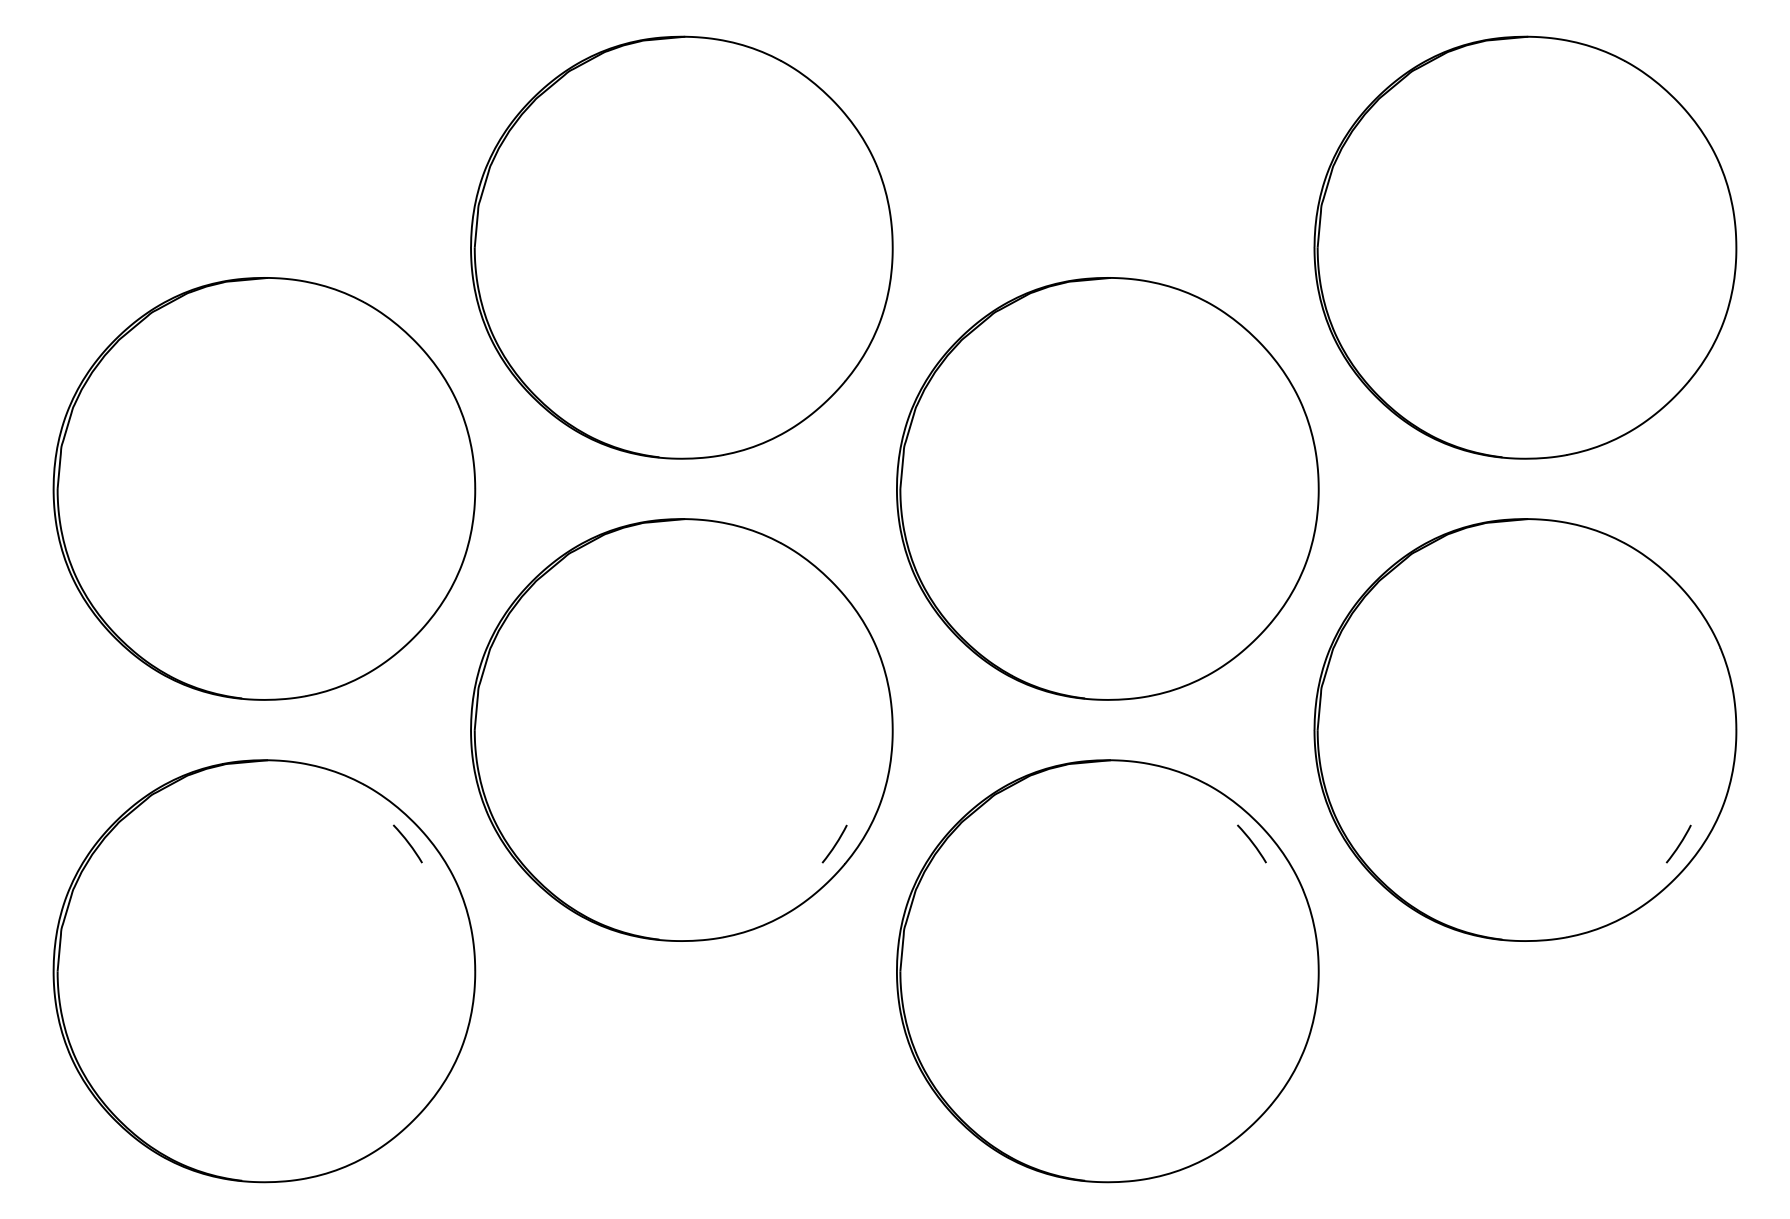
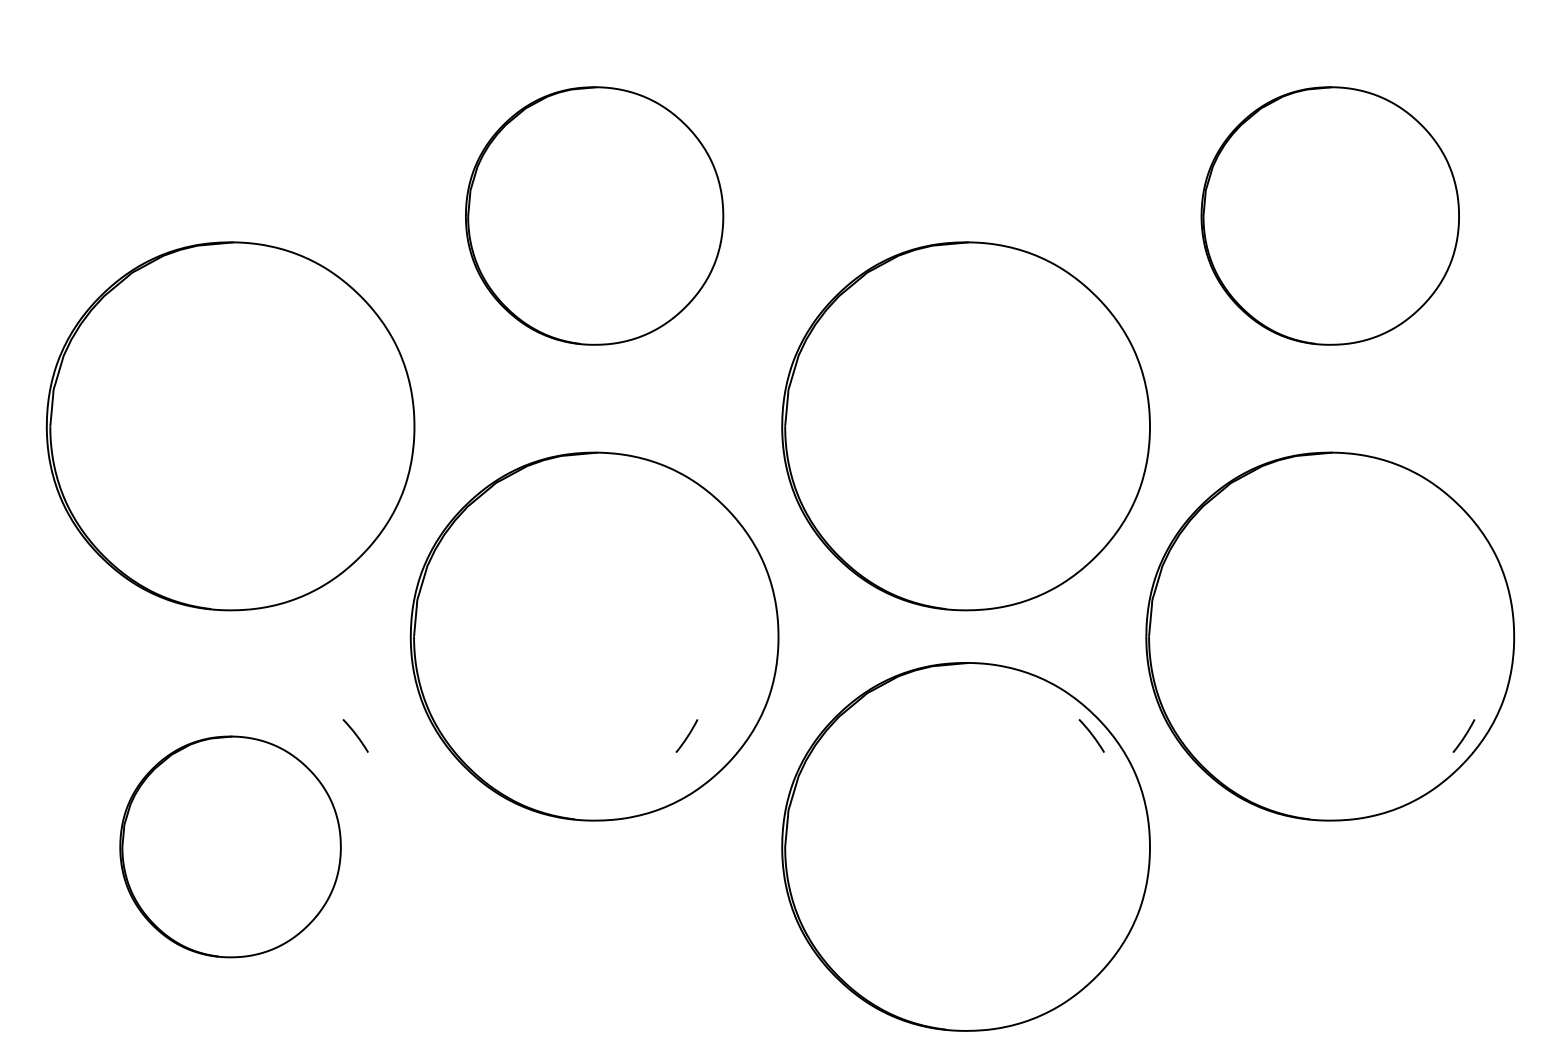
part: (681, 247) -> (594, 215), size x0.7
part: (1525, 247) -> (1330, 215), size x0.7
line: (835, 843) -> (687, 735), moved
part: (264, 970) -> (230, 846), size x0.6

